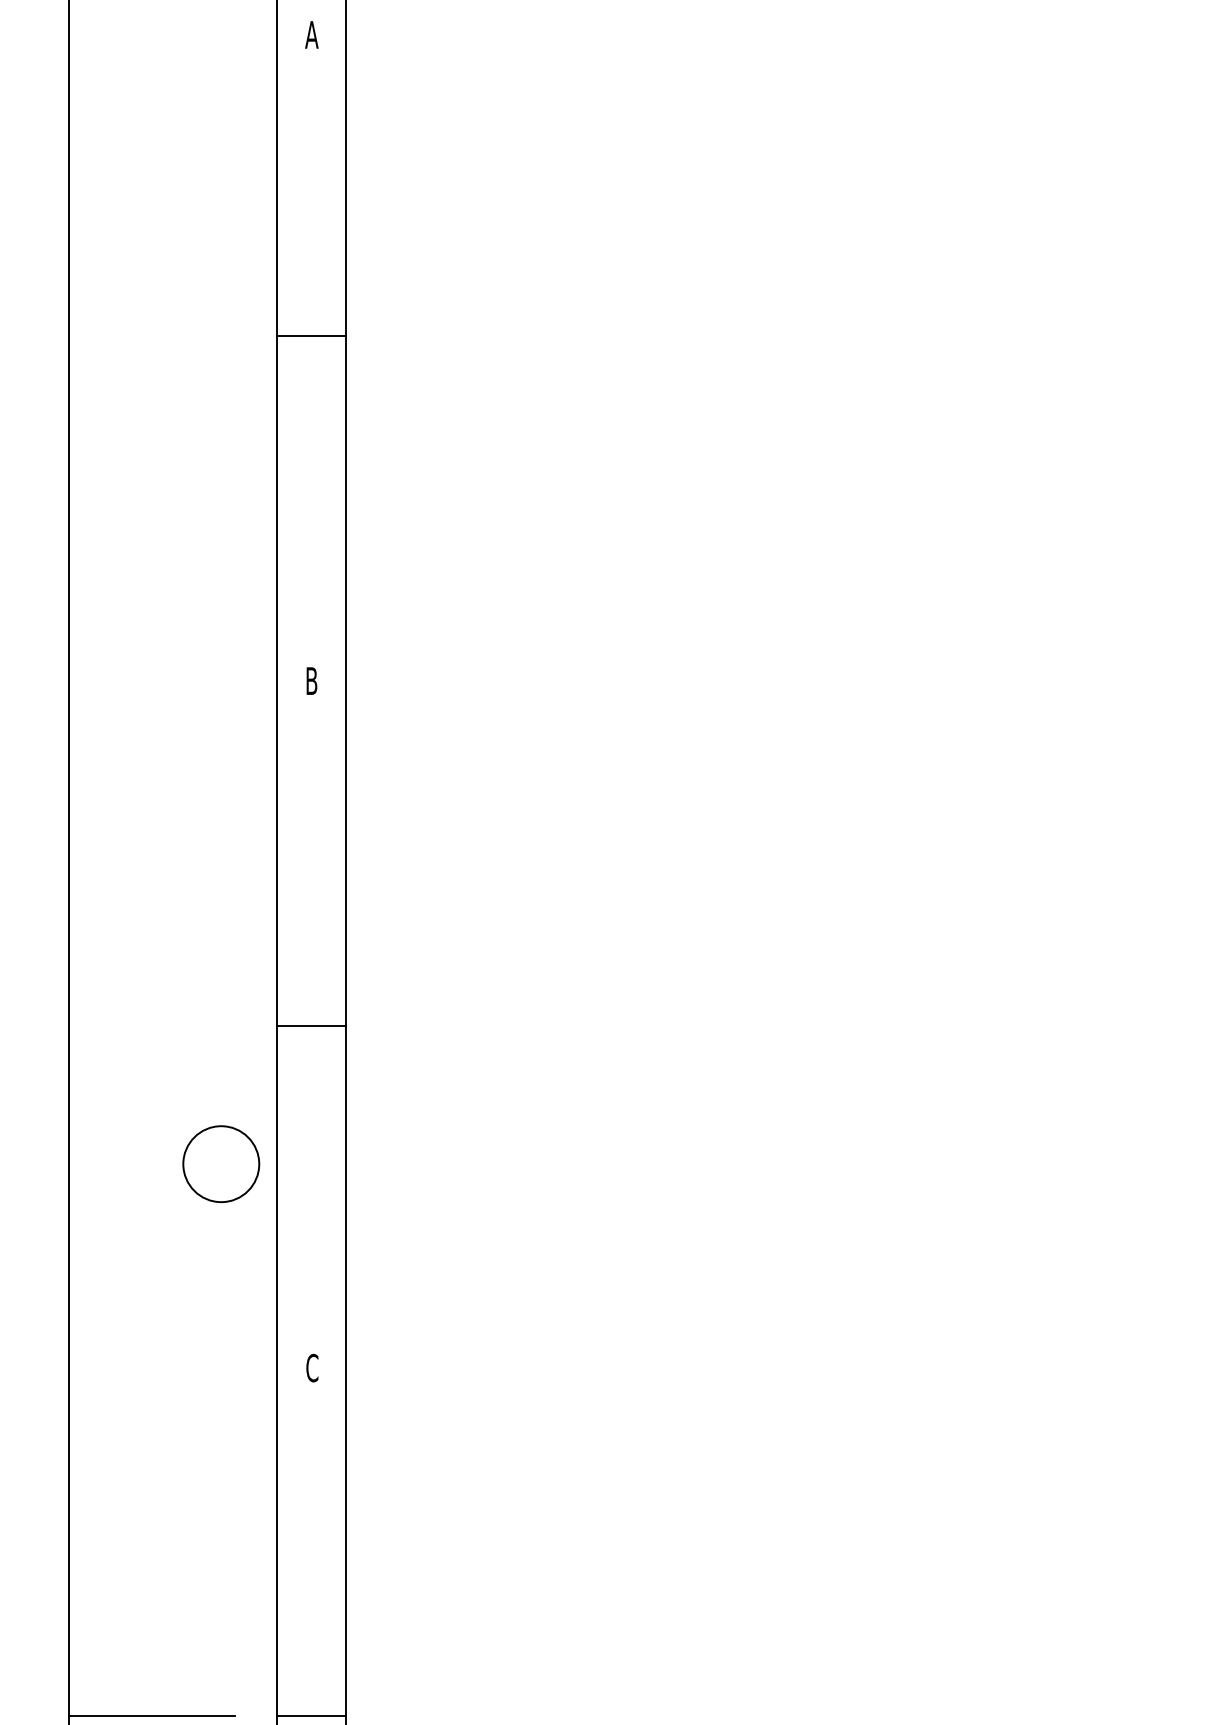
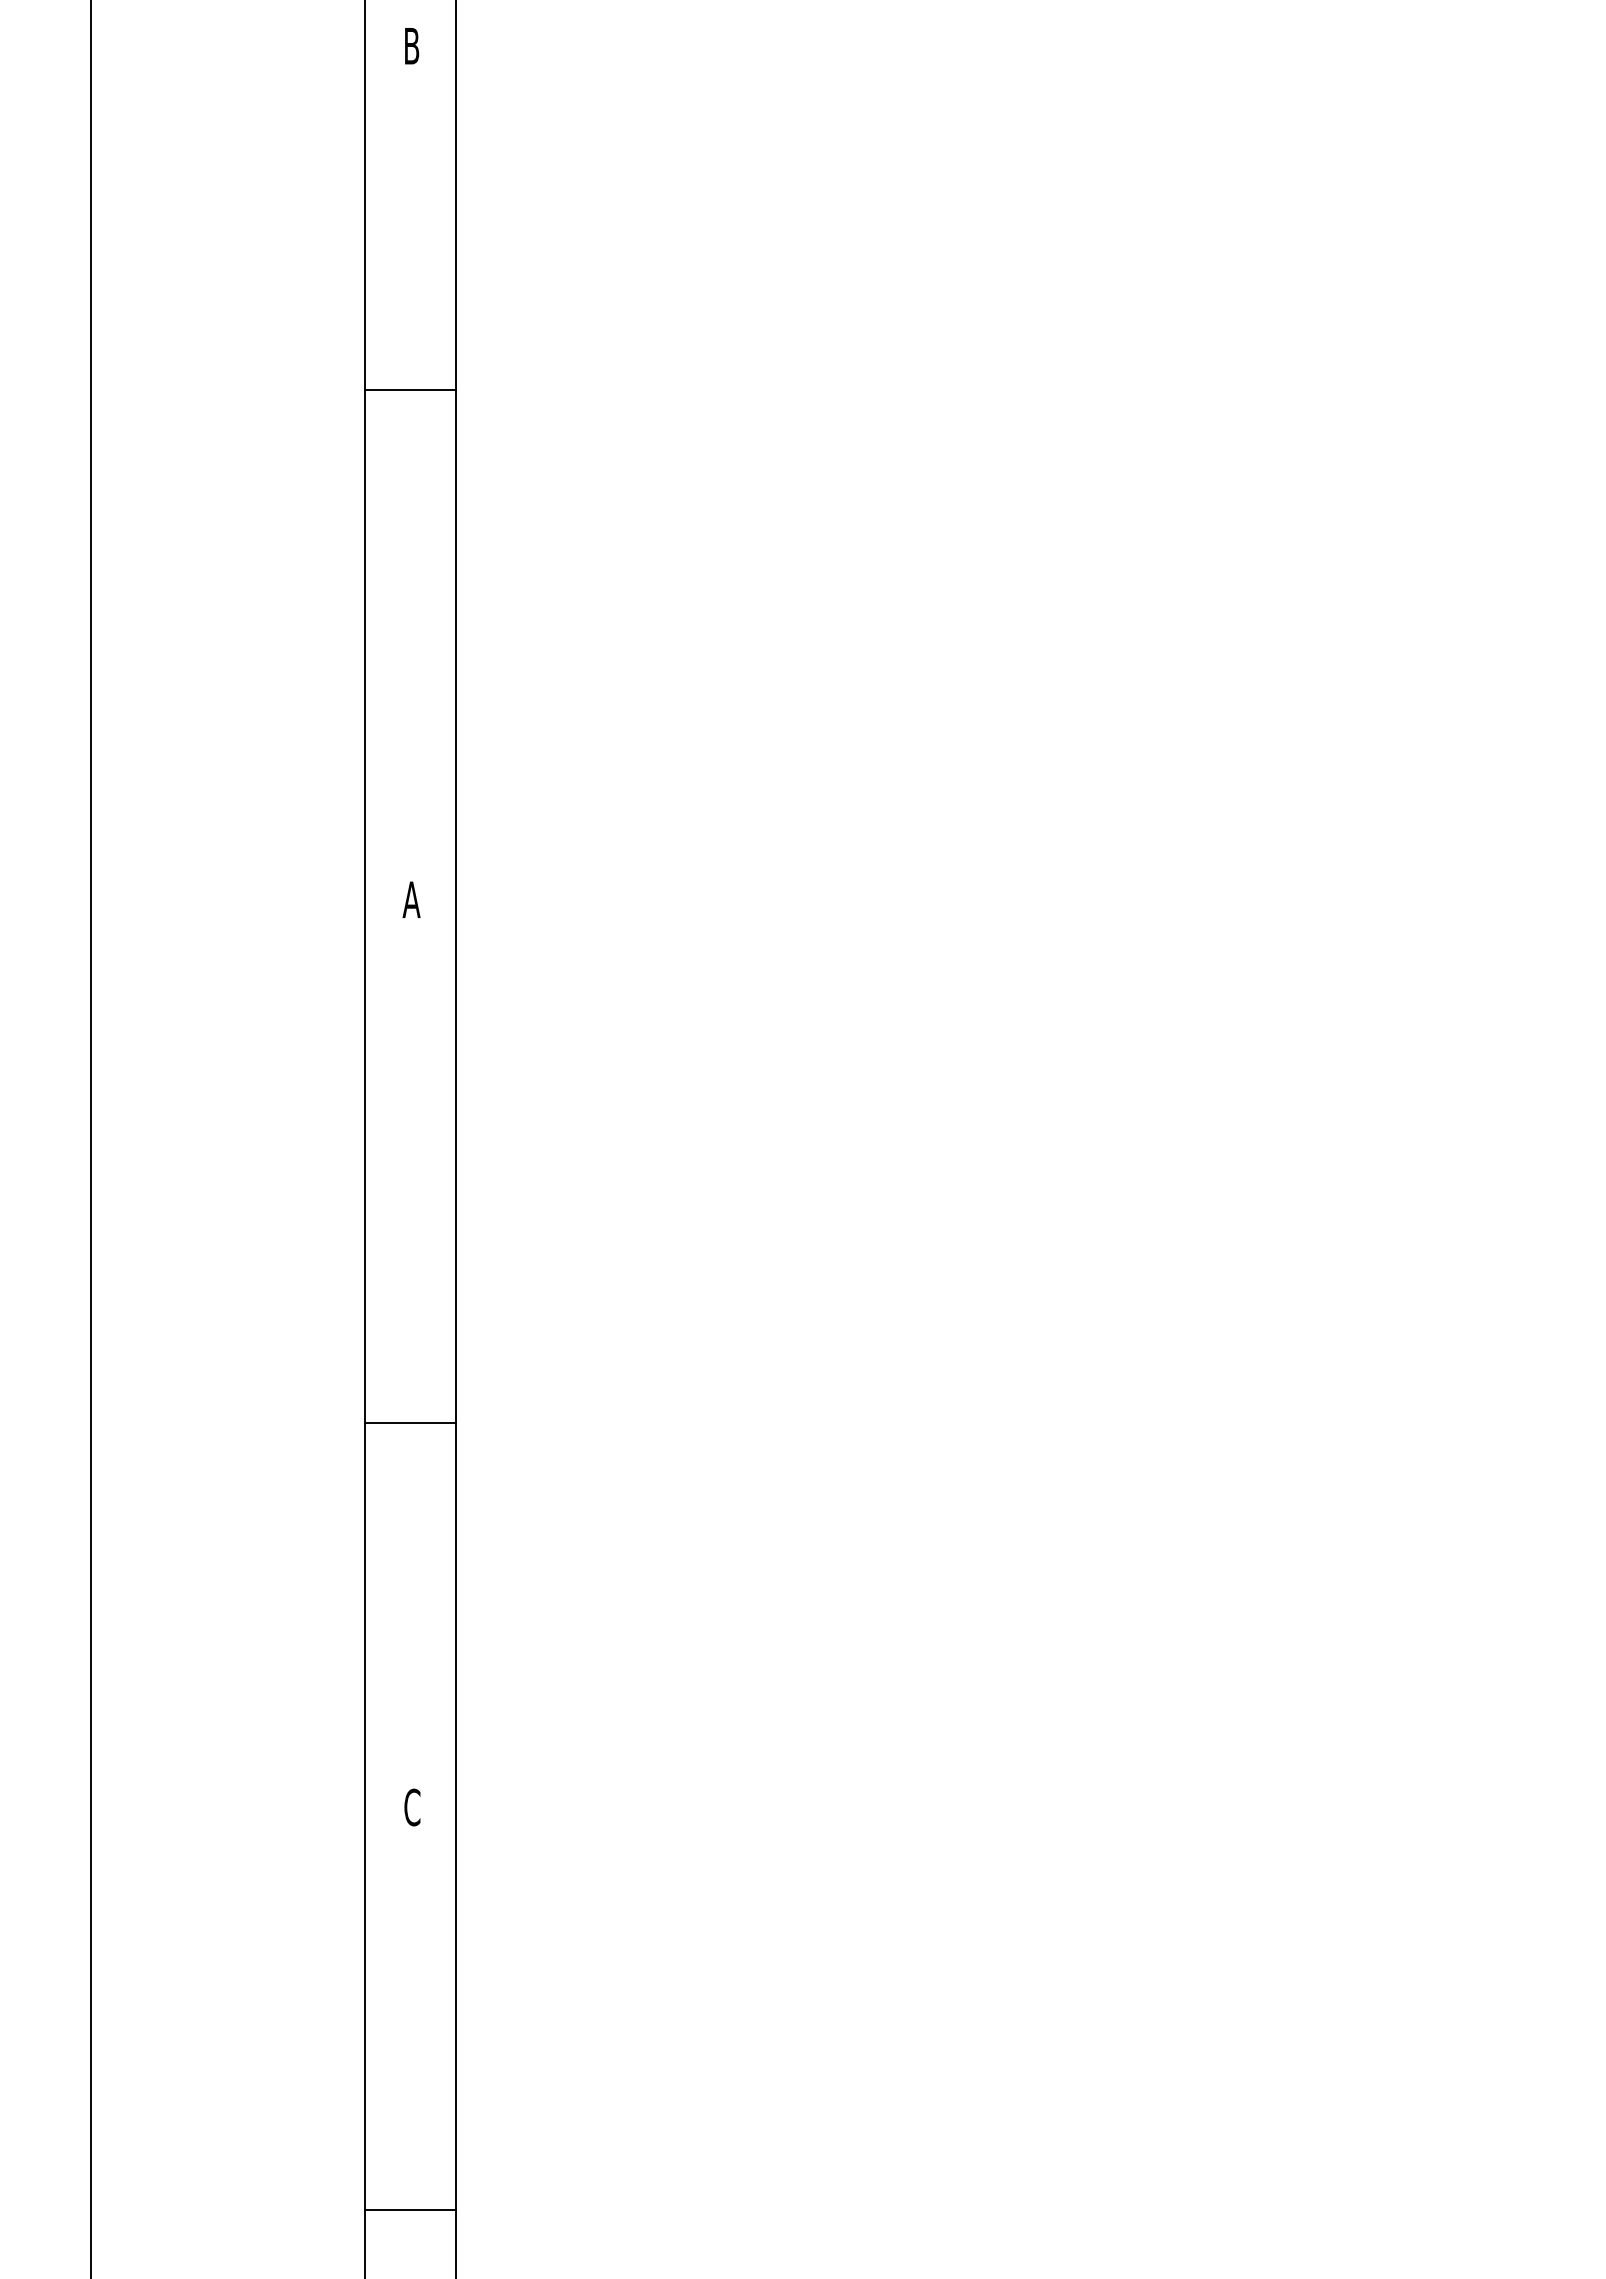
text: (311, 35) -> (411, 46), A -> B
line: (310, 335) -> (410, 389), moved
text: (311, 680) -> (411, 899), B -> A
line: (310, 1025) -> (410, 1422), moved
circle: (221, 1164) -> (292, 1538), removed
line: (151, 1716) -> (200, 2267), removed
line: (310, 1716) -> (410, 2209), moved

